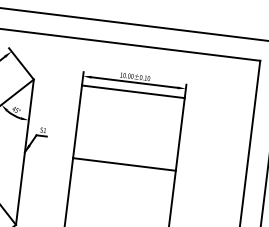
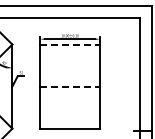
line: (134, 91) -> (70, 44), solid -> dashed
line: (125, 164) -> (70, 86), solid -> dashed

